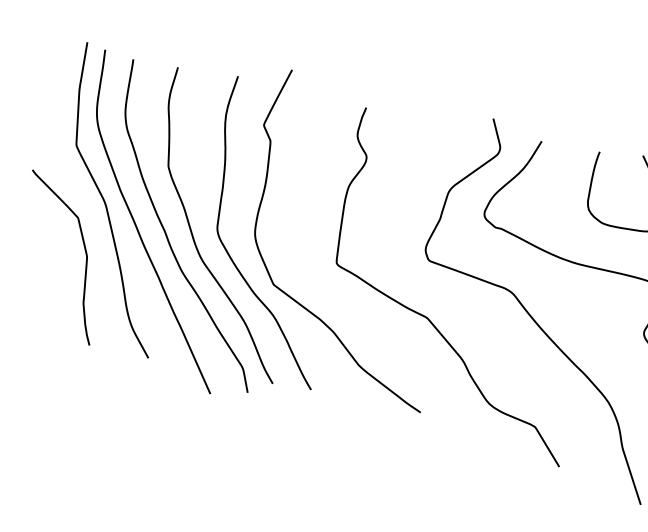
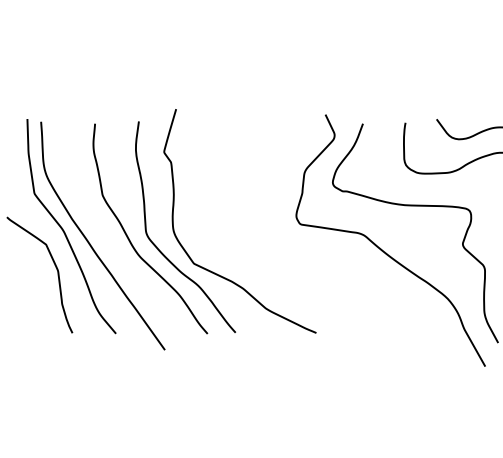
curve: (168, 236) -> (112, 244), removed
curve: (428, 317) -> (308, 264), removed

